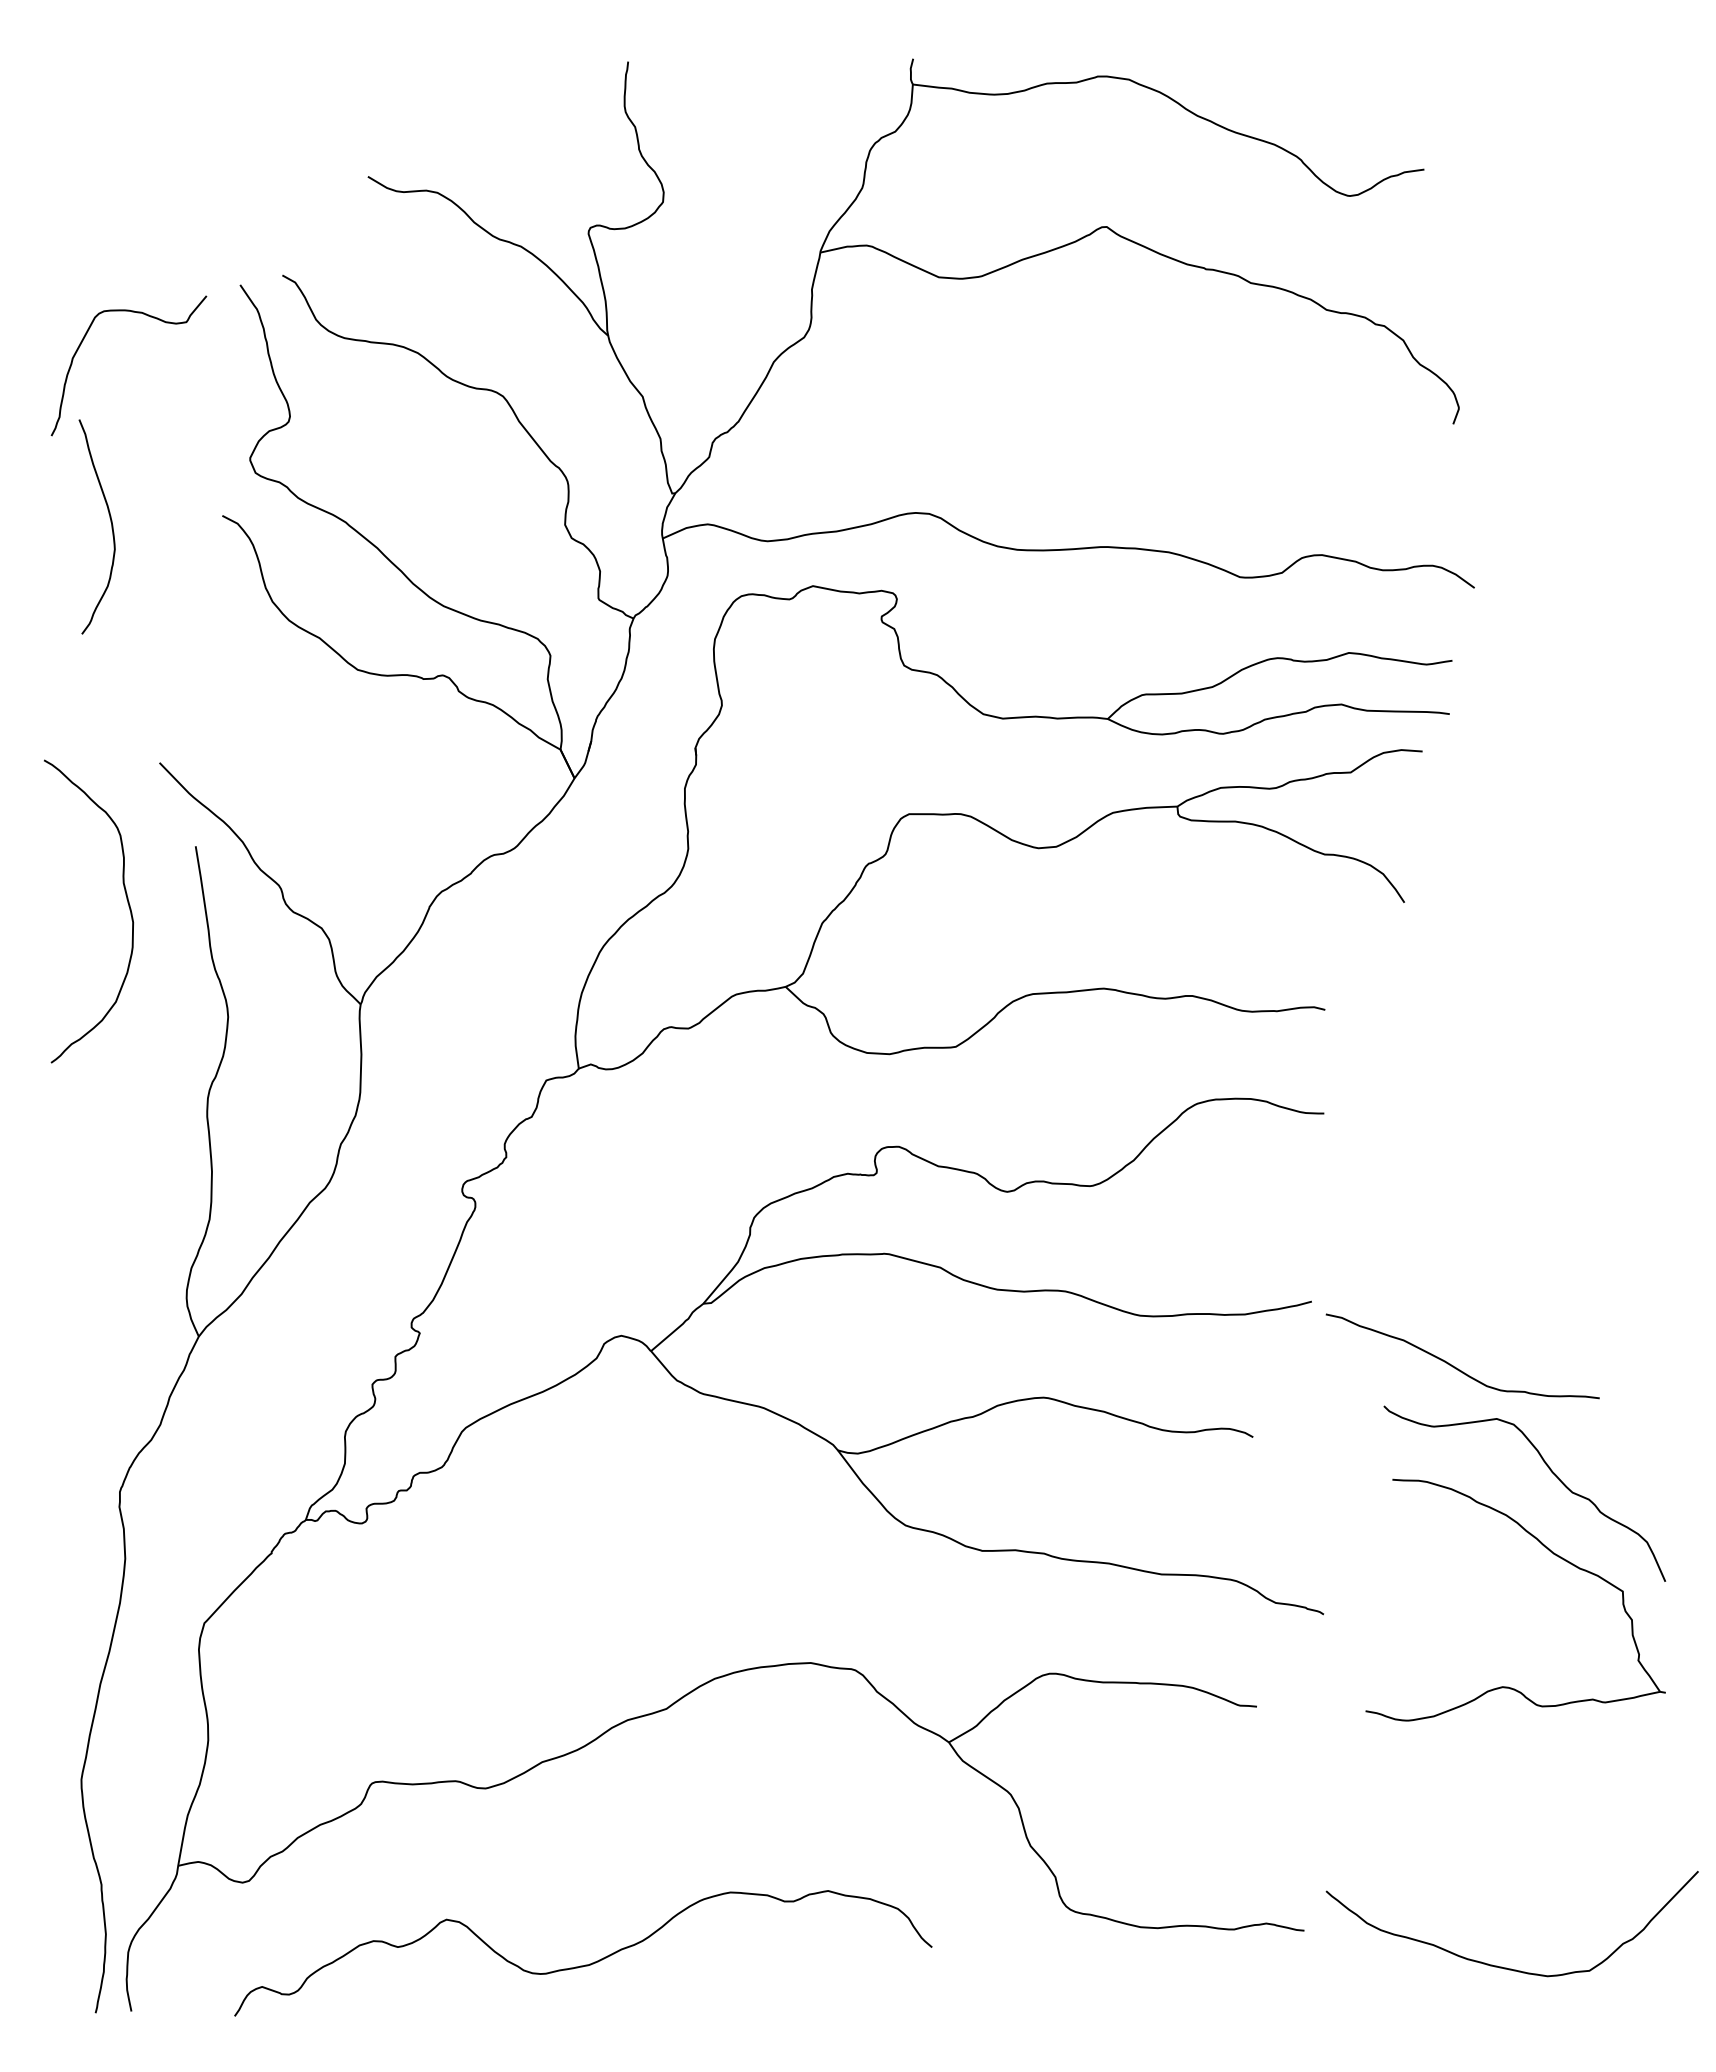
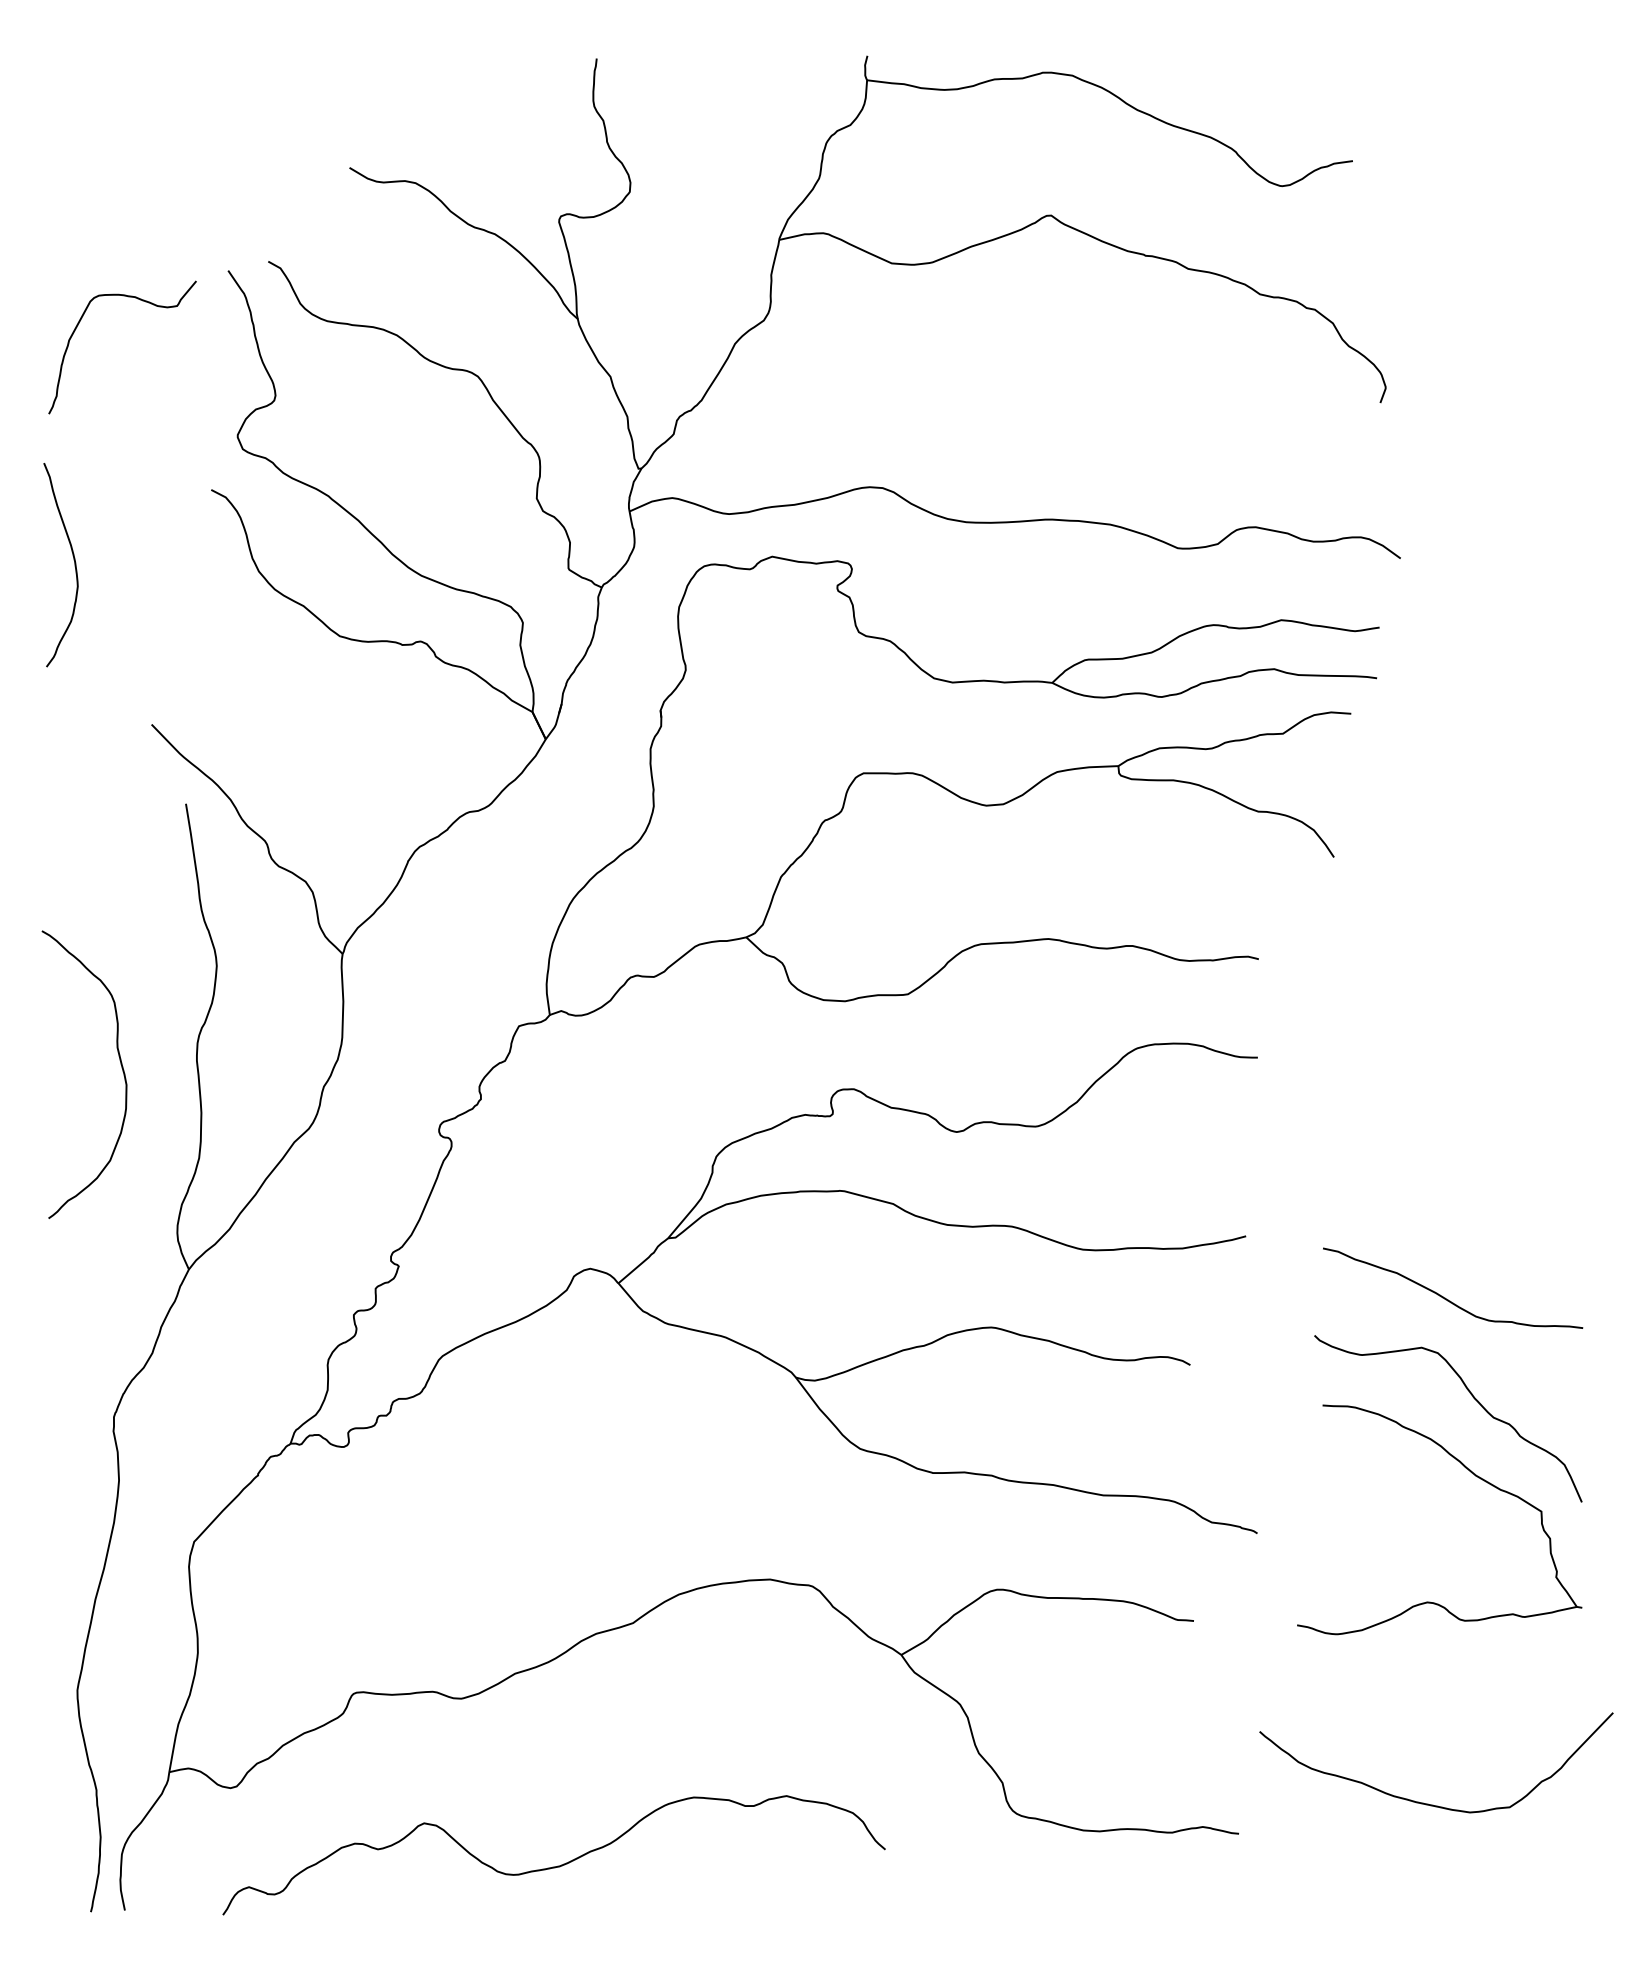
curve: (110, 522) -> (73, 560), moved
curve: (127, 903) -> (121, 1067), moved
curve: (1455, 1366) -> (1446, 1297), moved
curve: (1501, 1966) -> (1426, 1803), moved

